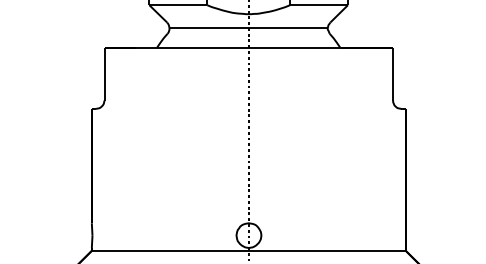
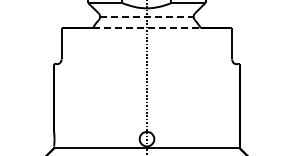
line: (248, 27) -> (146, 16), solid -> dashed
line: (248, 48) -> (146, 28), solid -> dashed

